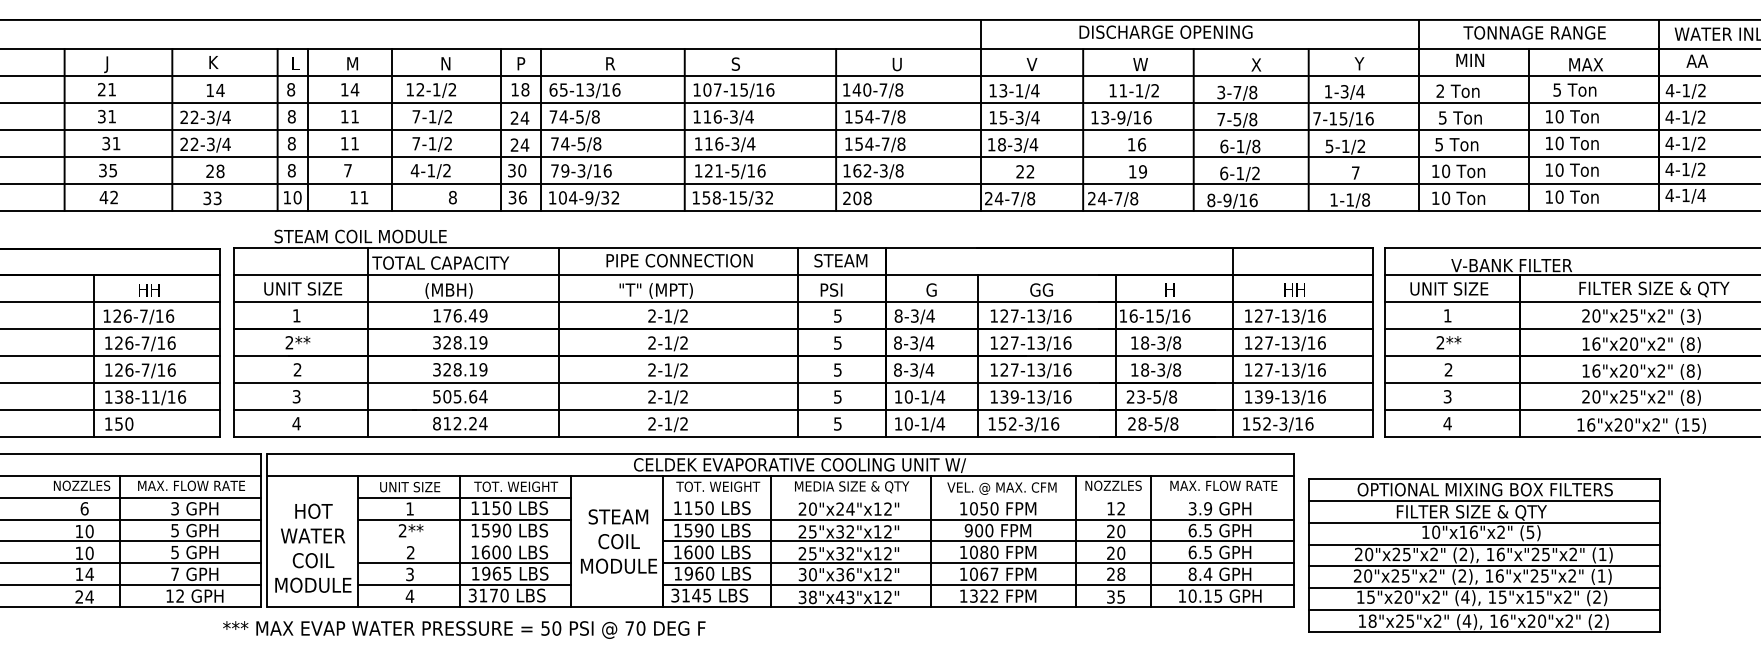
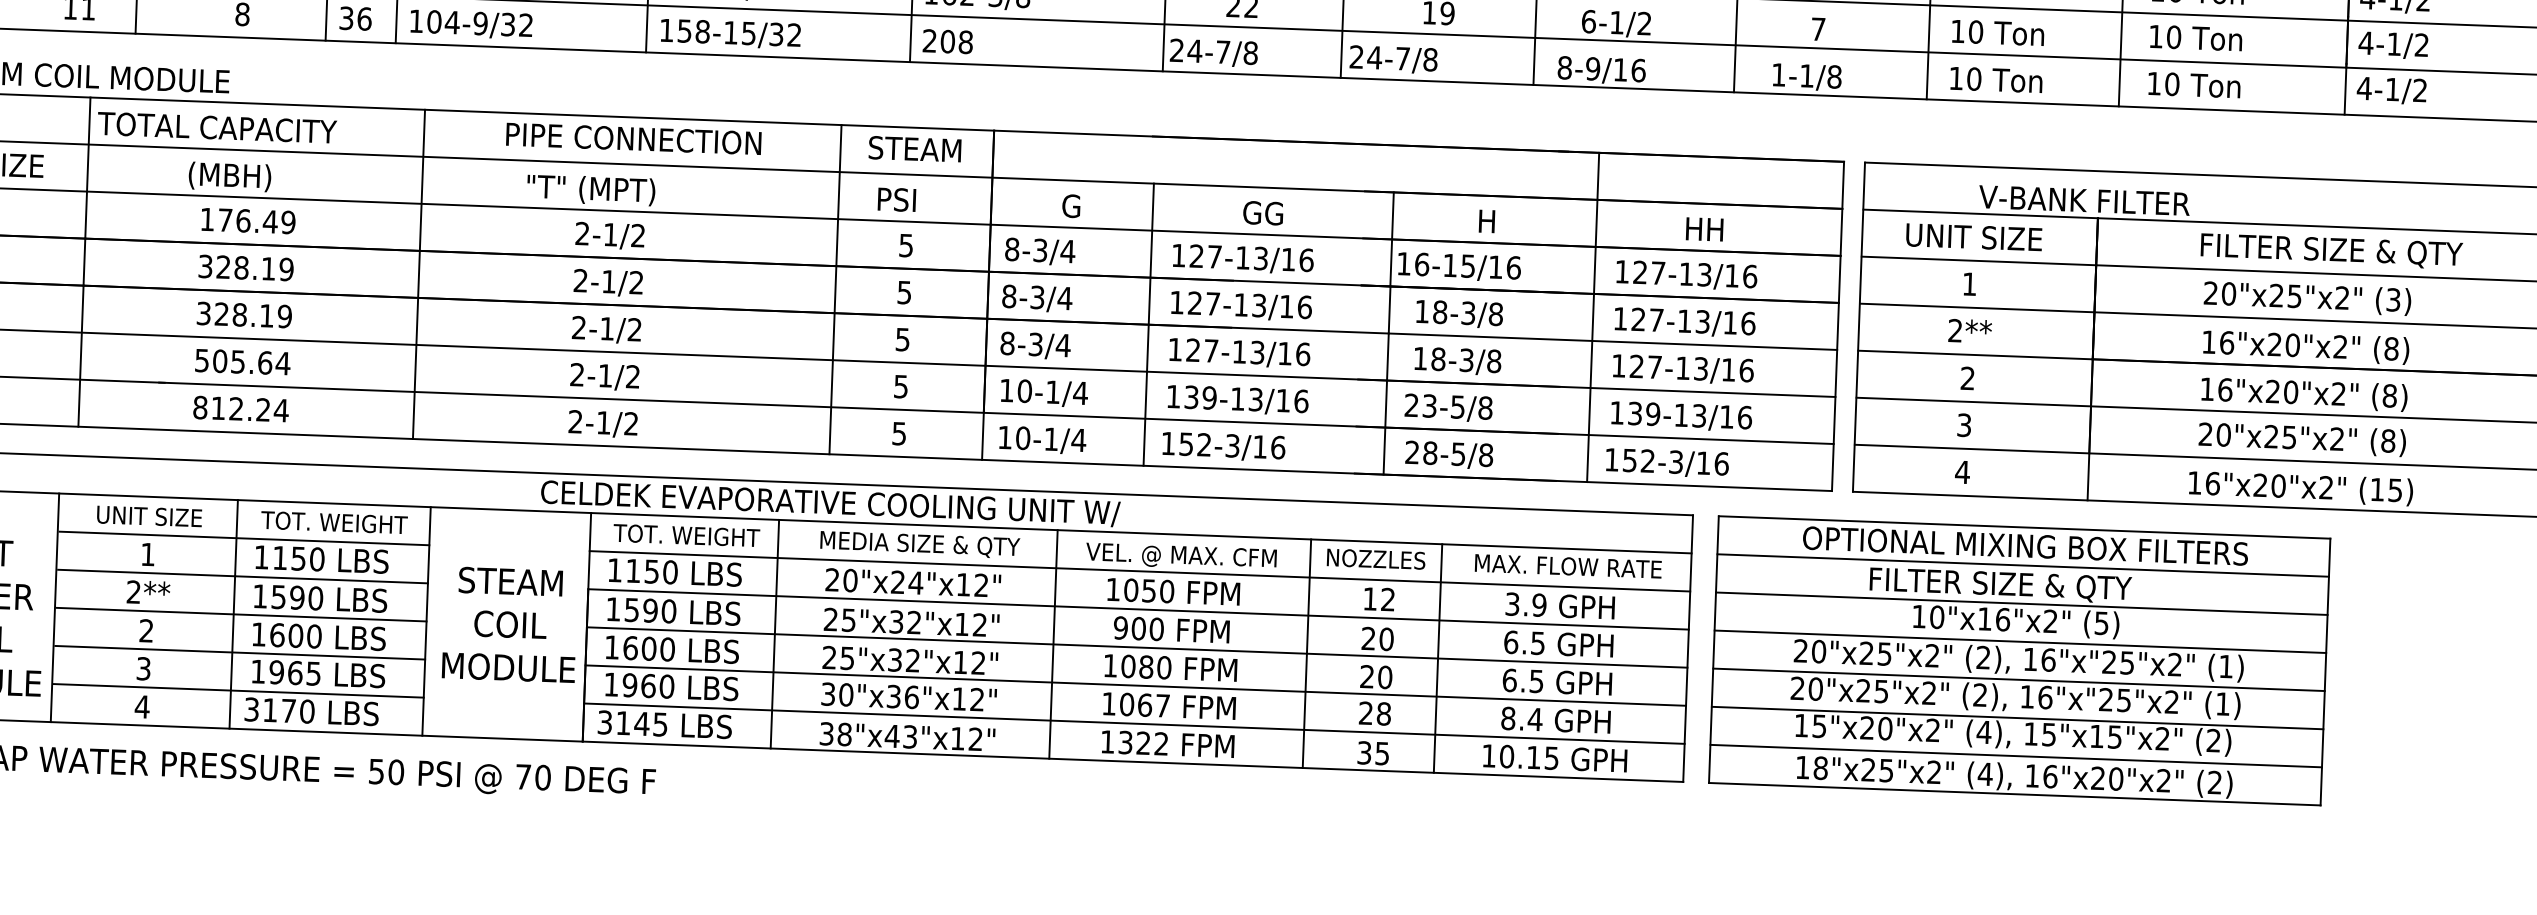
text: (1701, 194) -> (2419, 88), 4-1/4 -> 4-1/2
line: (978, 497) -> (1139, 570), added
line: (464, 541) -> (240, 614), added
part: (1484, 555) -> (2020, 660), moved

